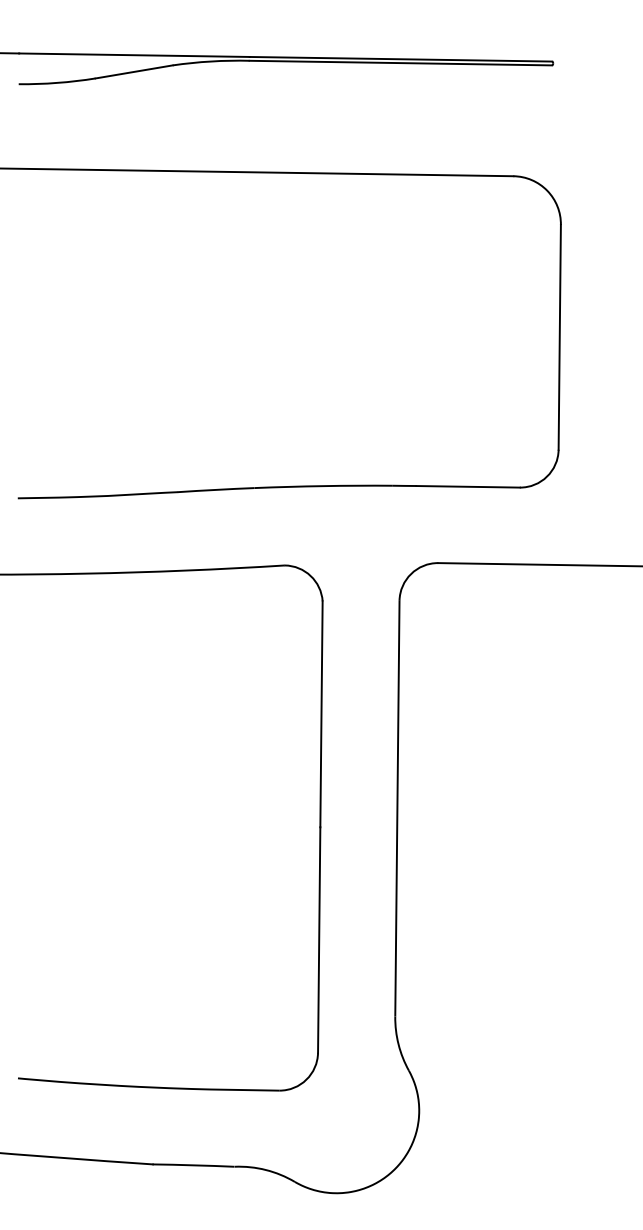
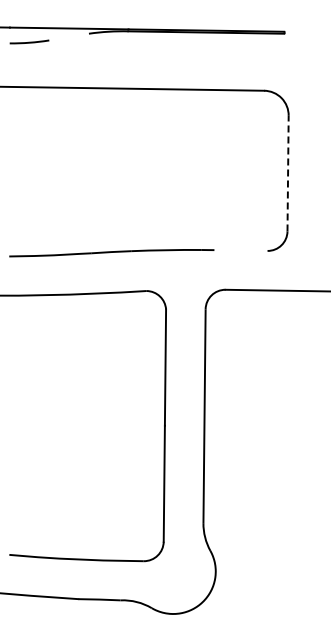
line: (132, 70) -> (68, 36), removed
line: (560, 337) -> (288, 173), solid -> dashed
line: (467, 486) -> (240, 250), removed

